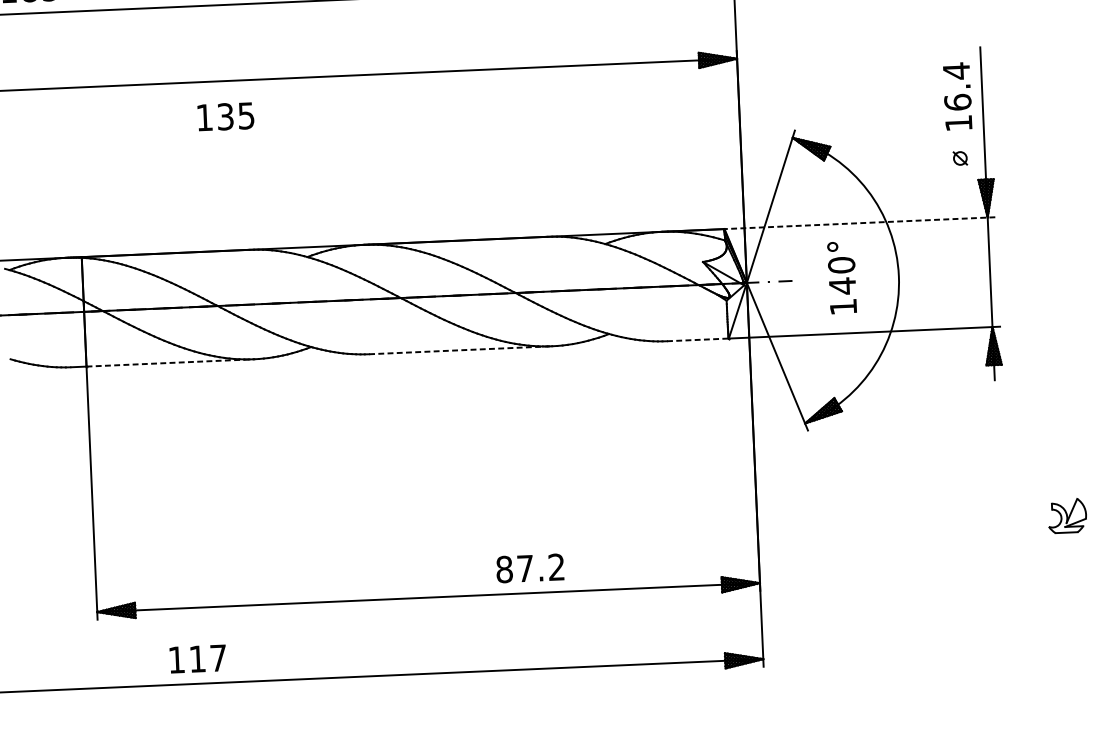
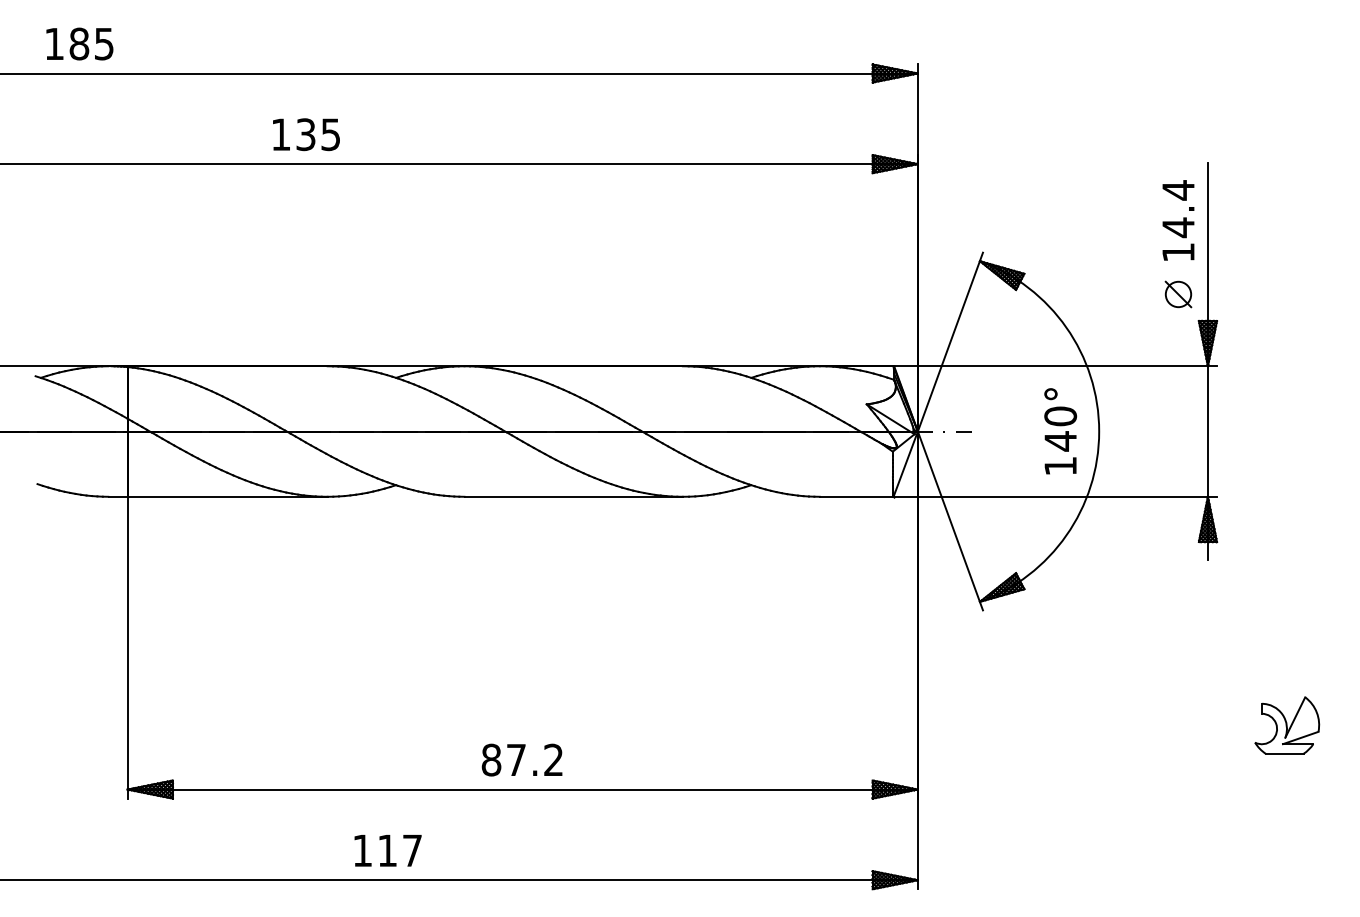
text: (957, 102) -> (1178, 227), 16.4 -> 14.4
text: (225, 116) -> (306, 134), moved
part: (960, 158) -> (1178, 294), size x1.67
line: (859, 223) -> (1055, 366), dashed -> solid
text: (842, 277) -> (1060, 431), moved
line: (697, 339) -> (856, 496), dashed -> solid
line: (461, 349) -> (574, 496), dashed -> solid
line: (171, 362) -> (228, 496), dashed -> solid
part: (1067, 515) -> (1287, 725), size x1.43
text: (529, 567) -> (521, 759), moved
text: (197, 658) -> (387, 850), moved

